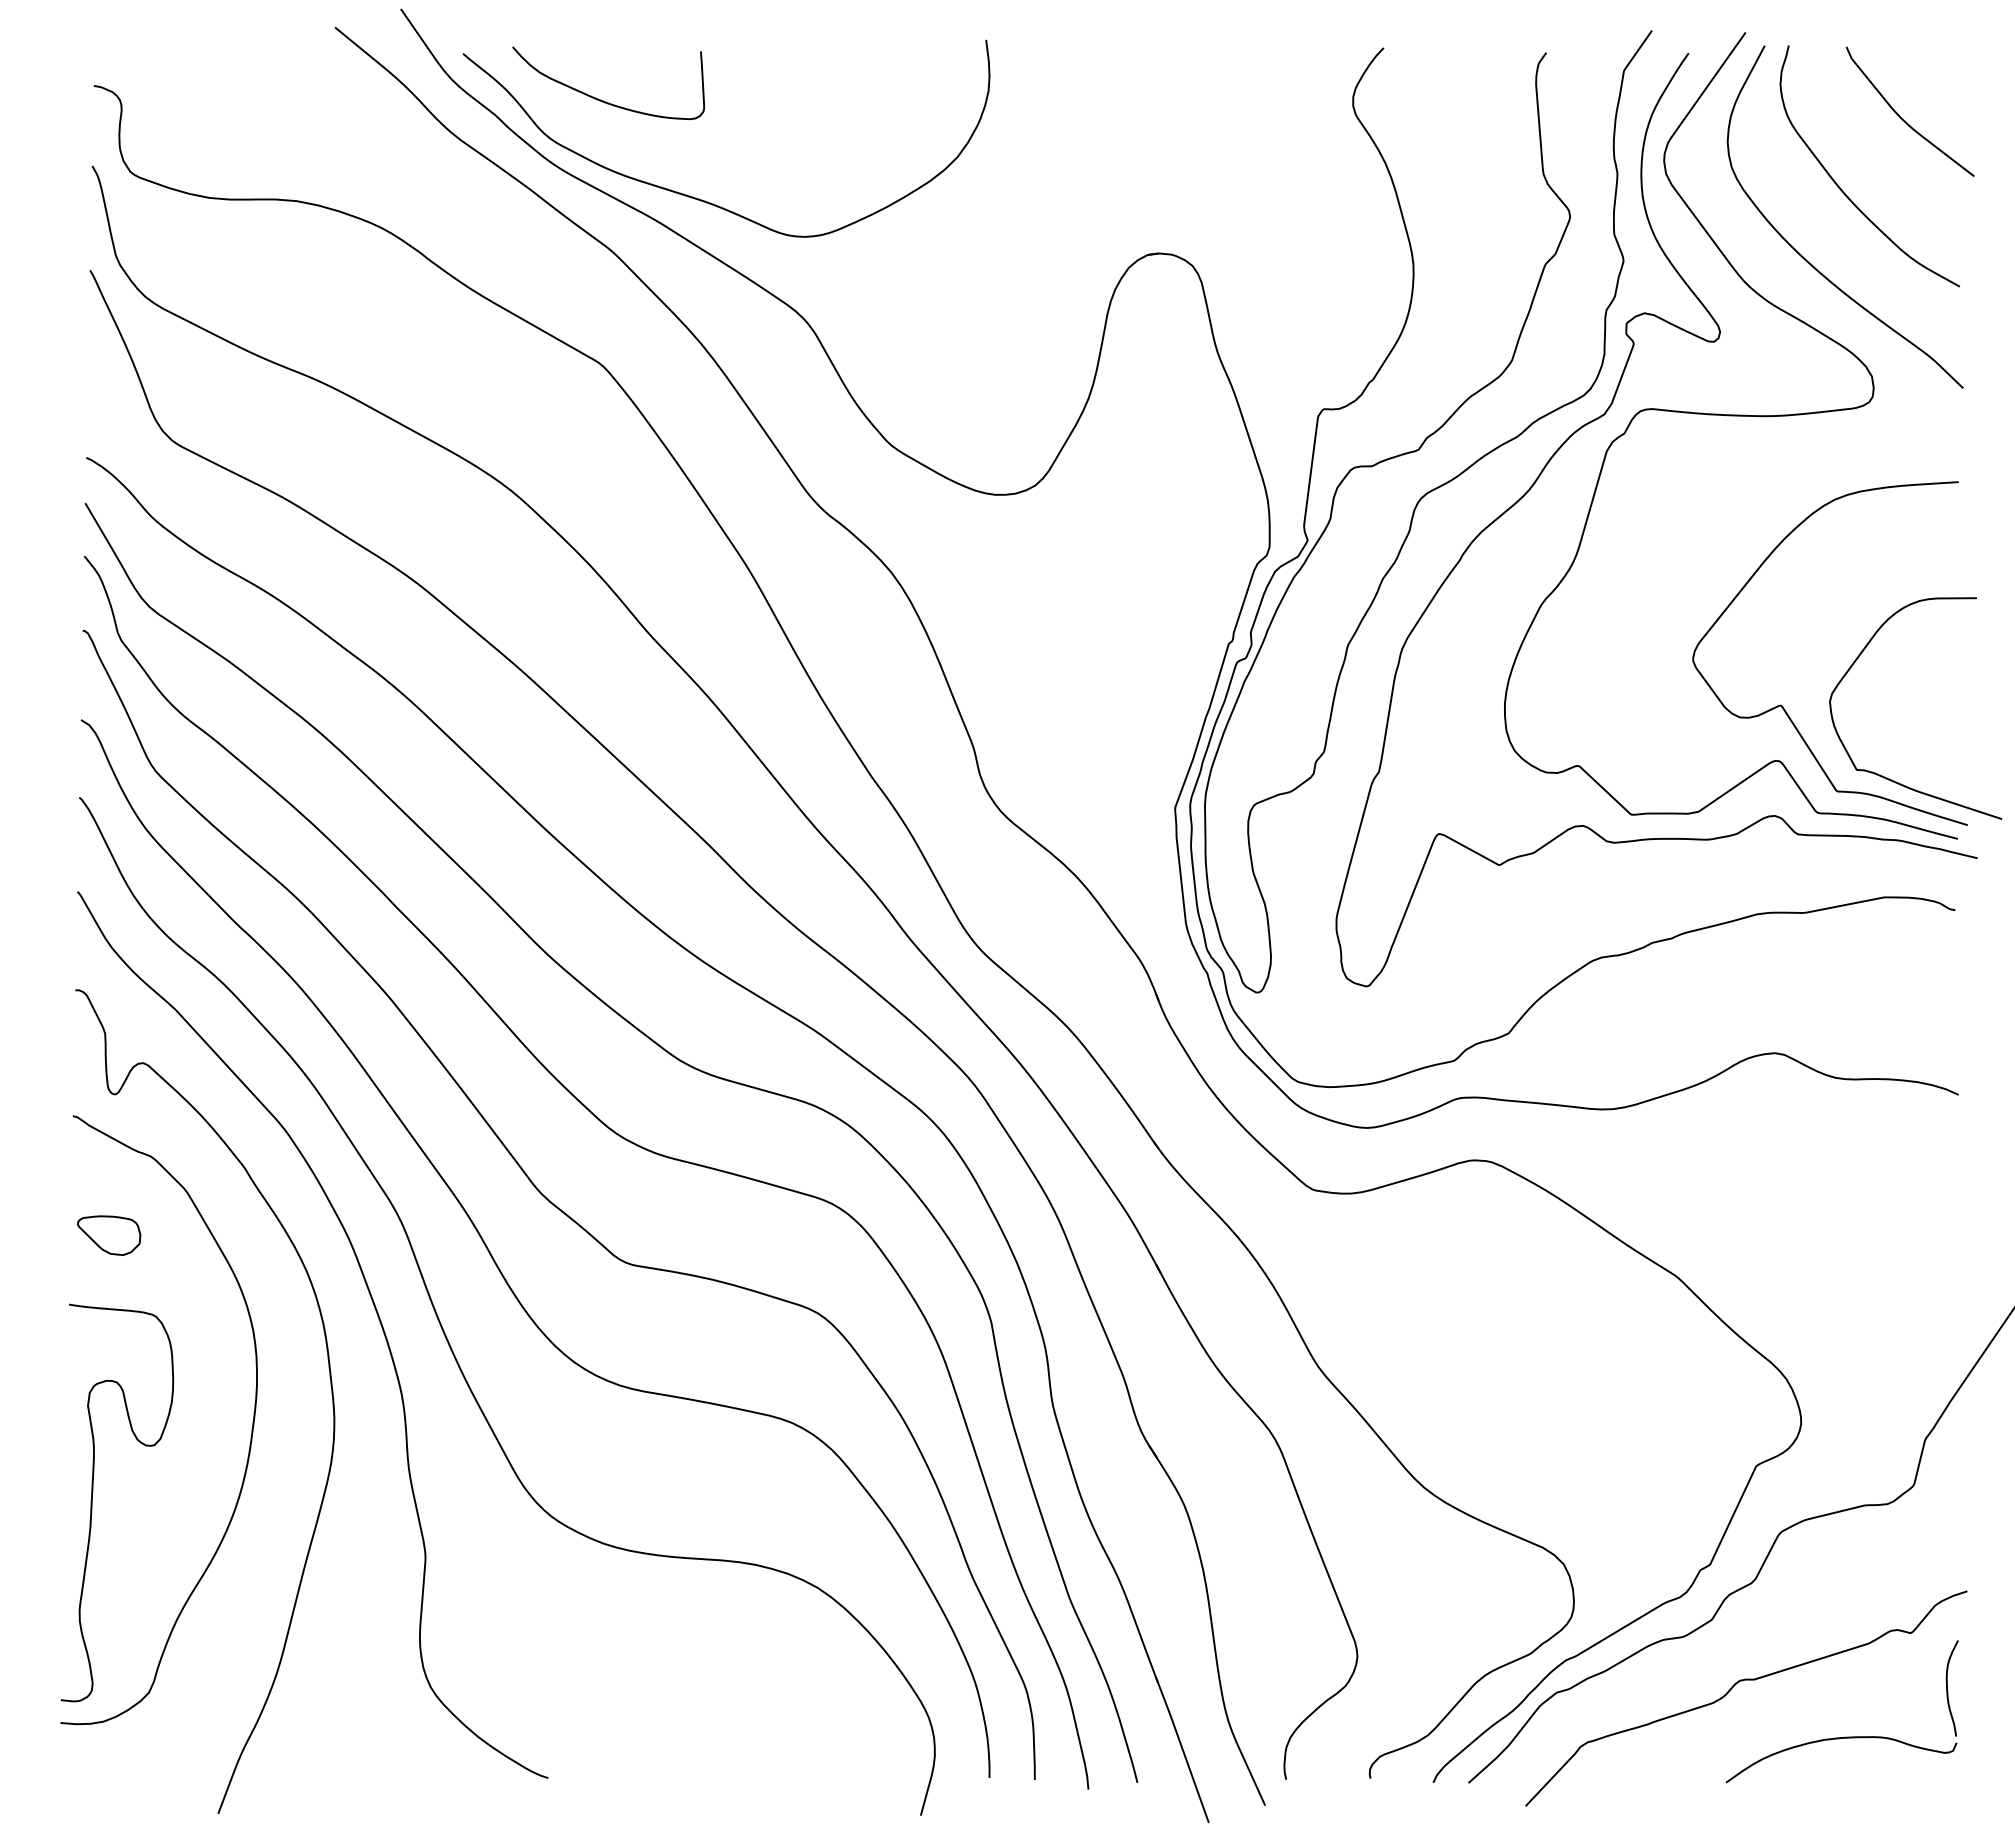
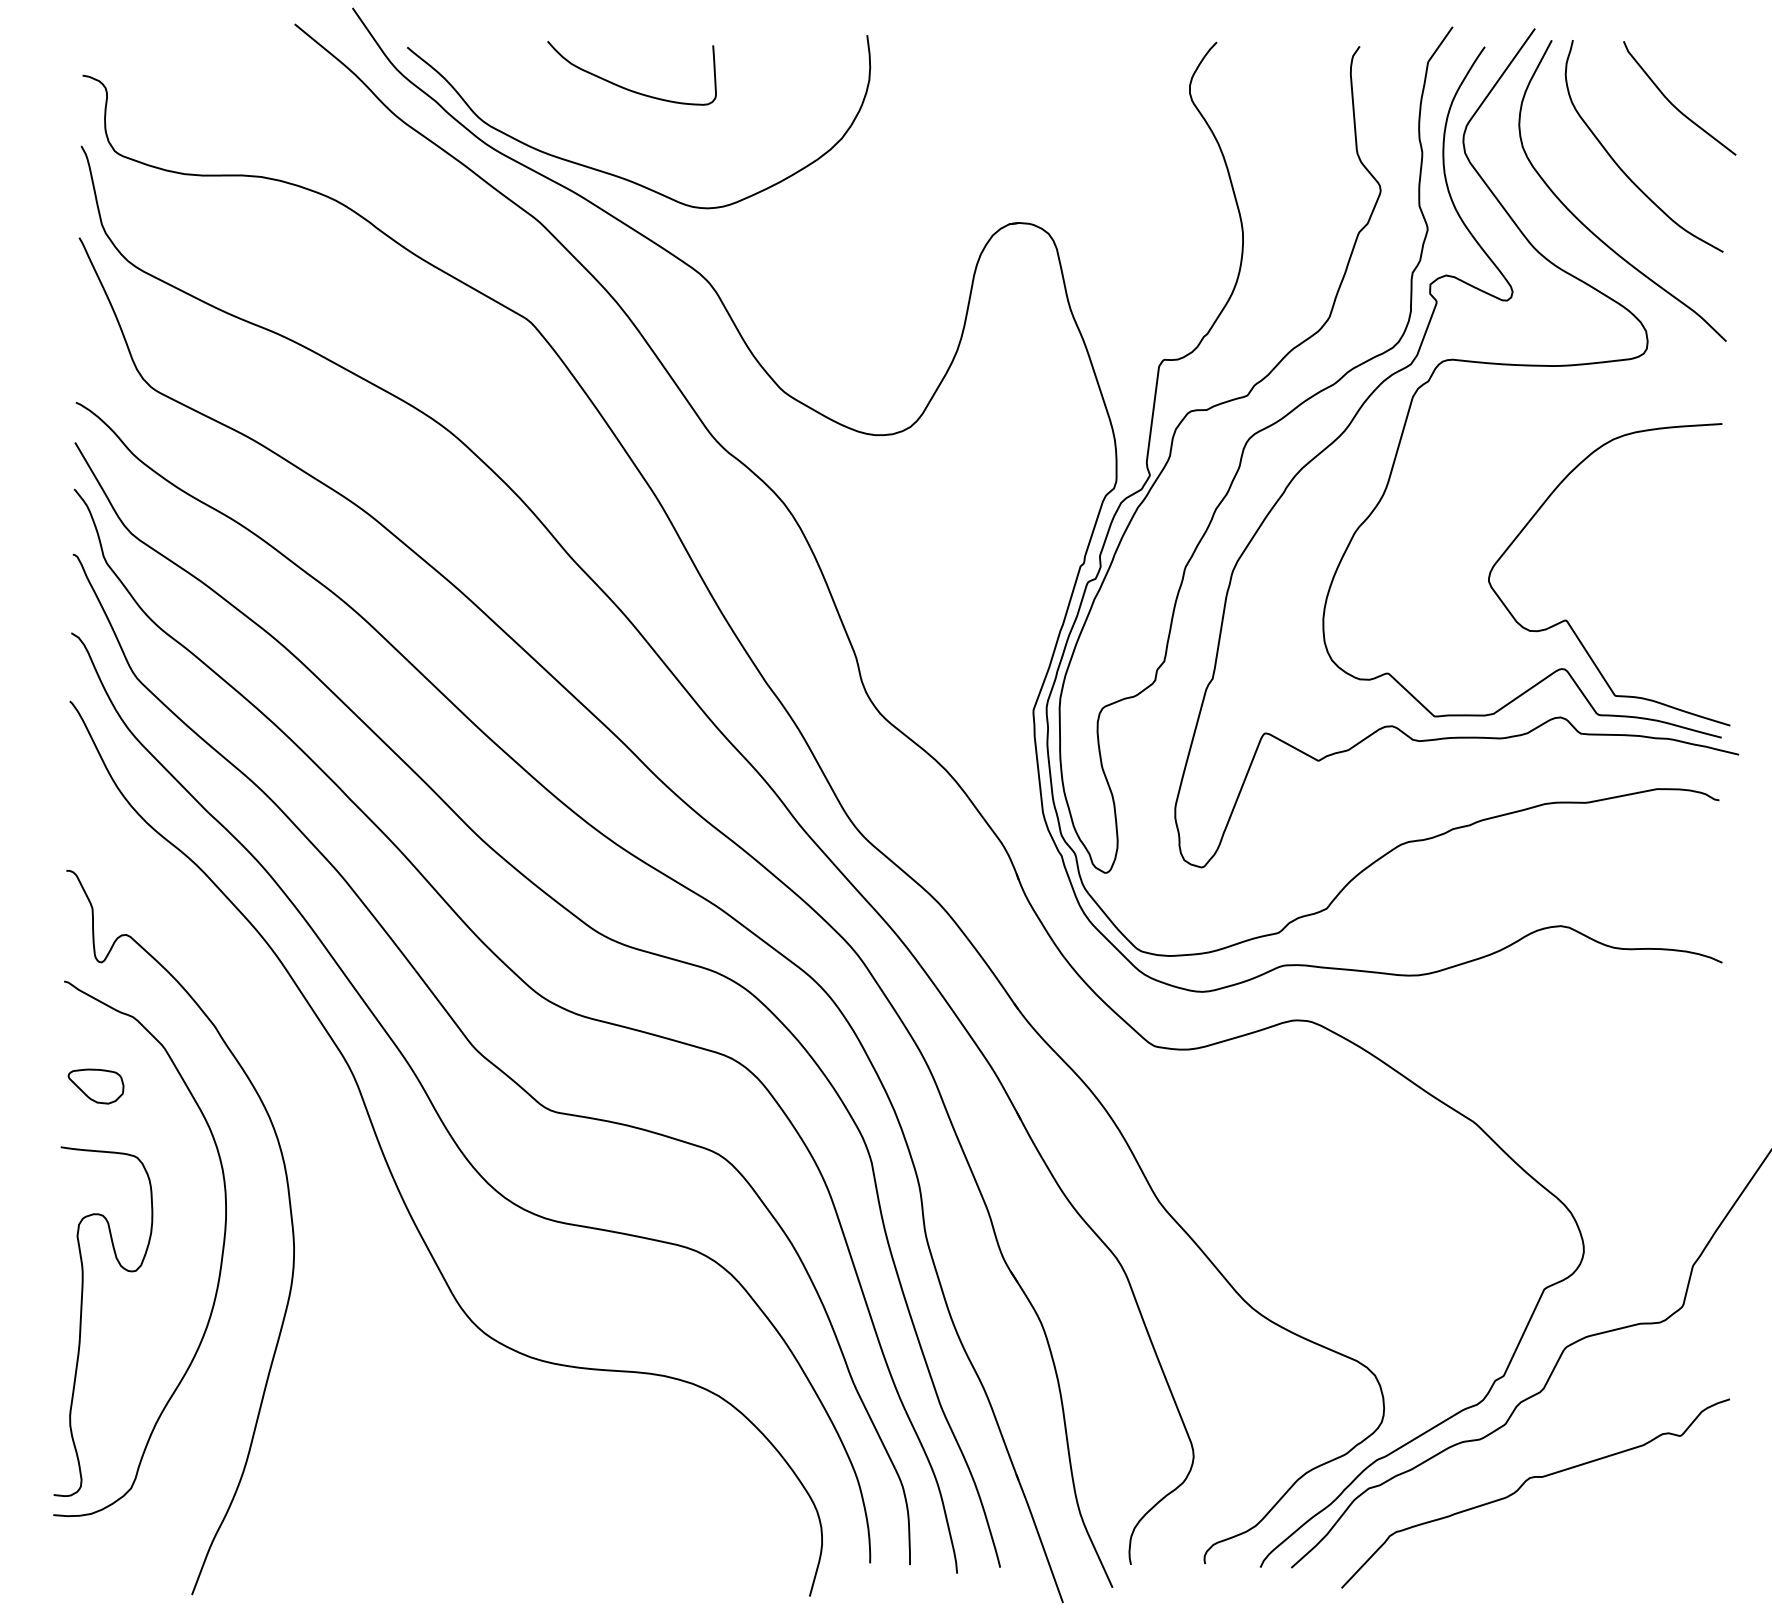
curve: (603, 100) -> (627, 88), moved
curve: (1887, 777) -> (1659, 683), removed
curve: (375, 1311) -> (330, 1153), removed
part: (1845, 1736) -> (1622, 1526), removed

